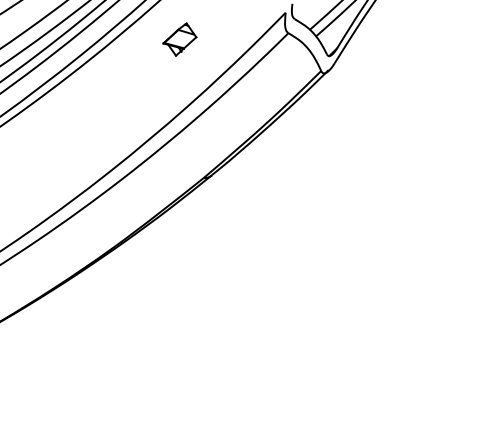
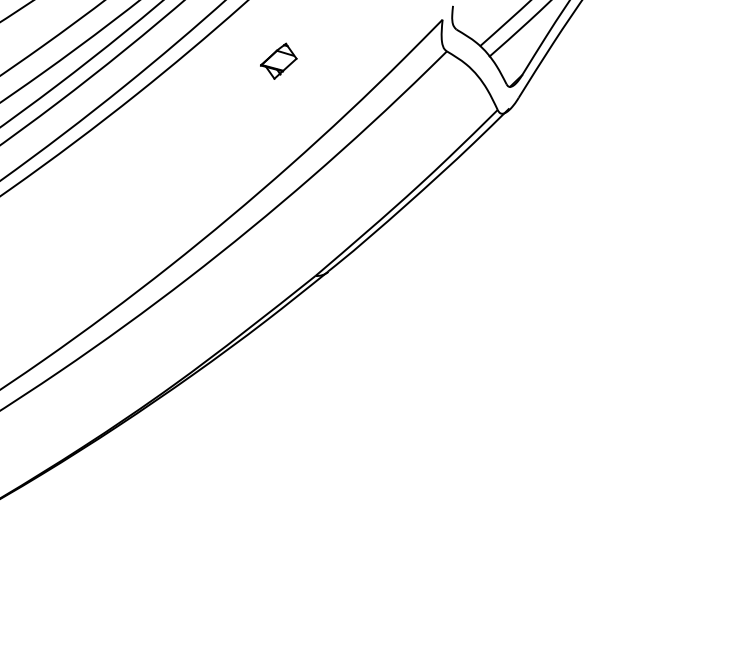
part: (179, 39) -> (278, 61), size x0.7

